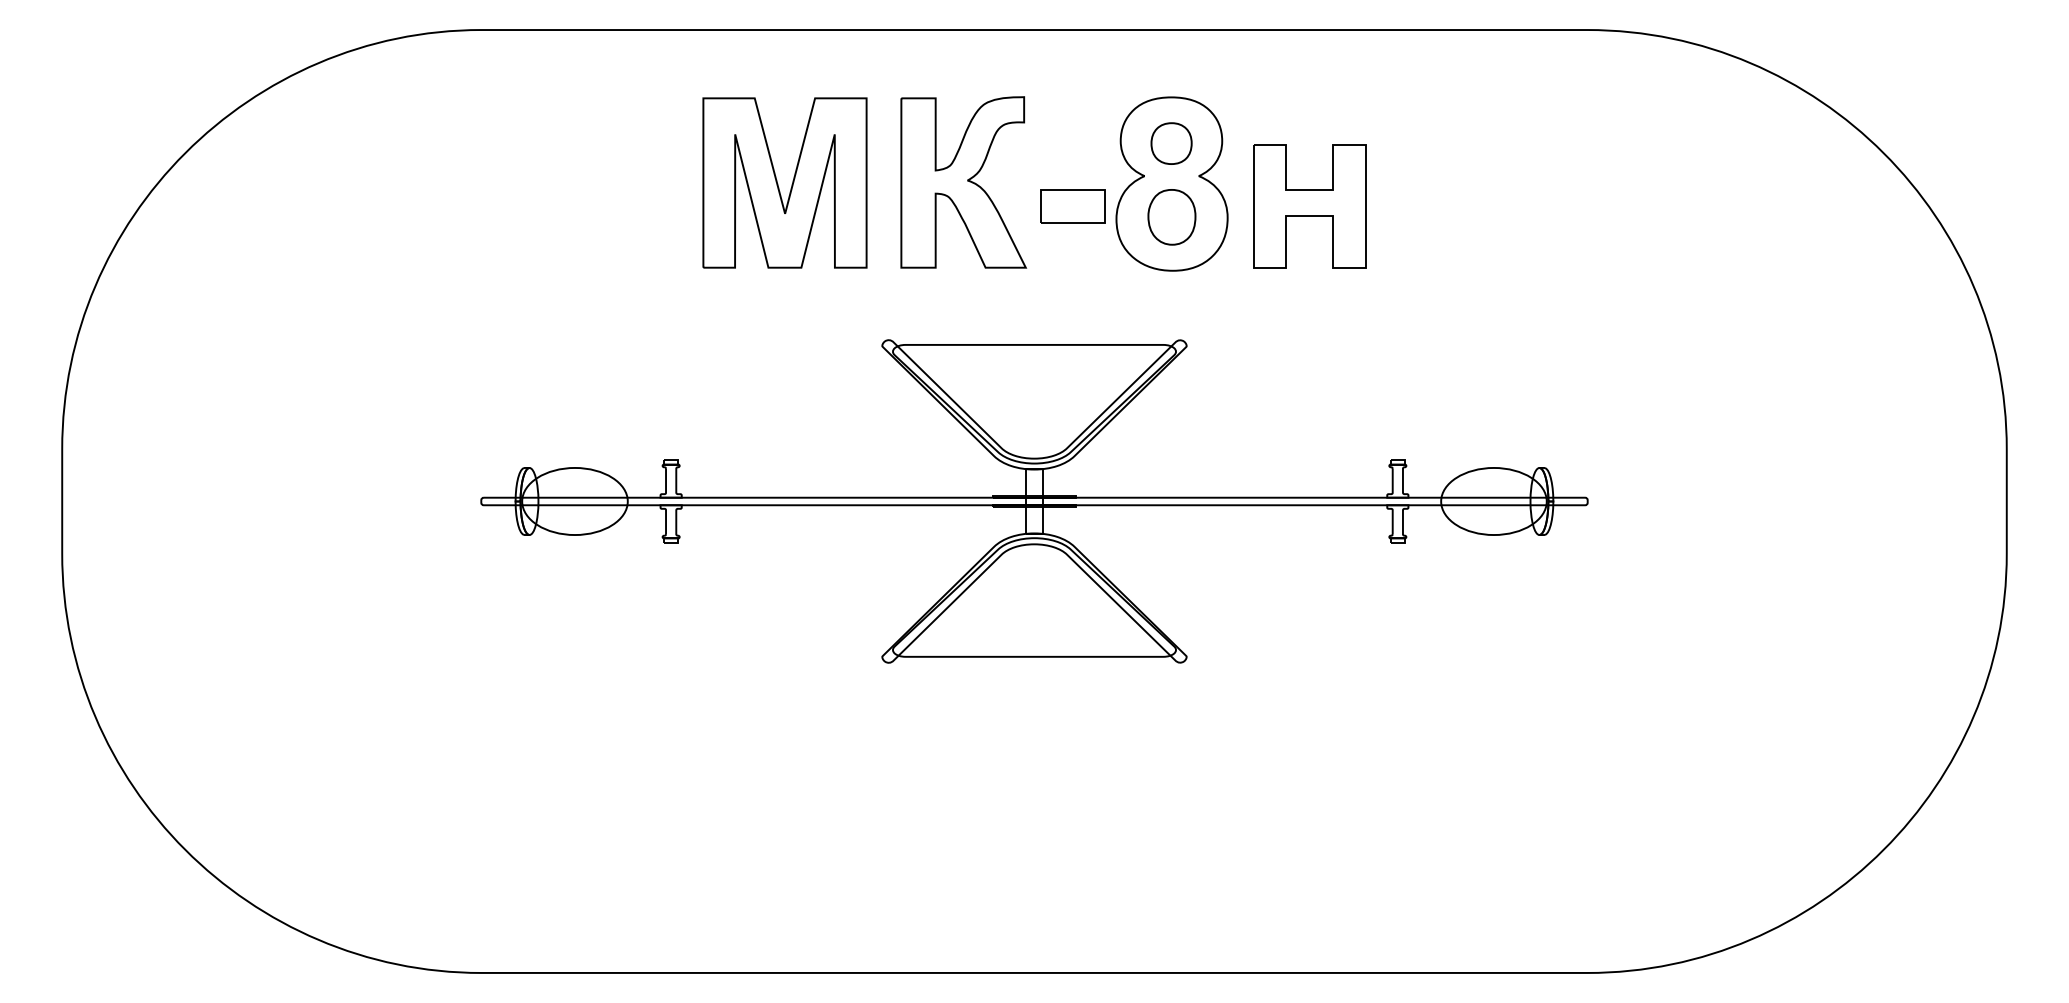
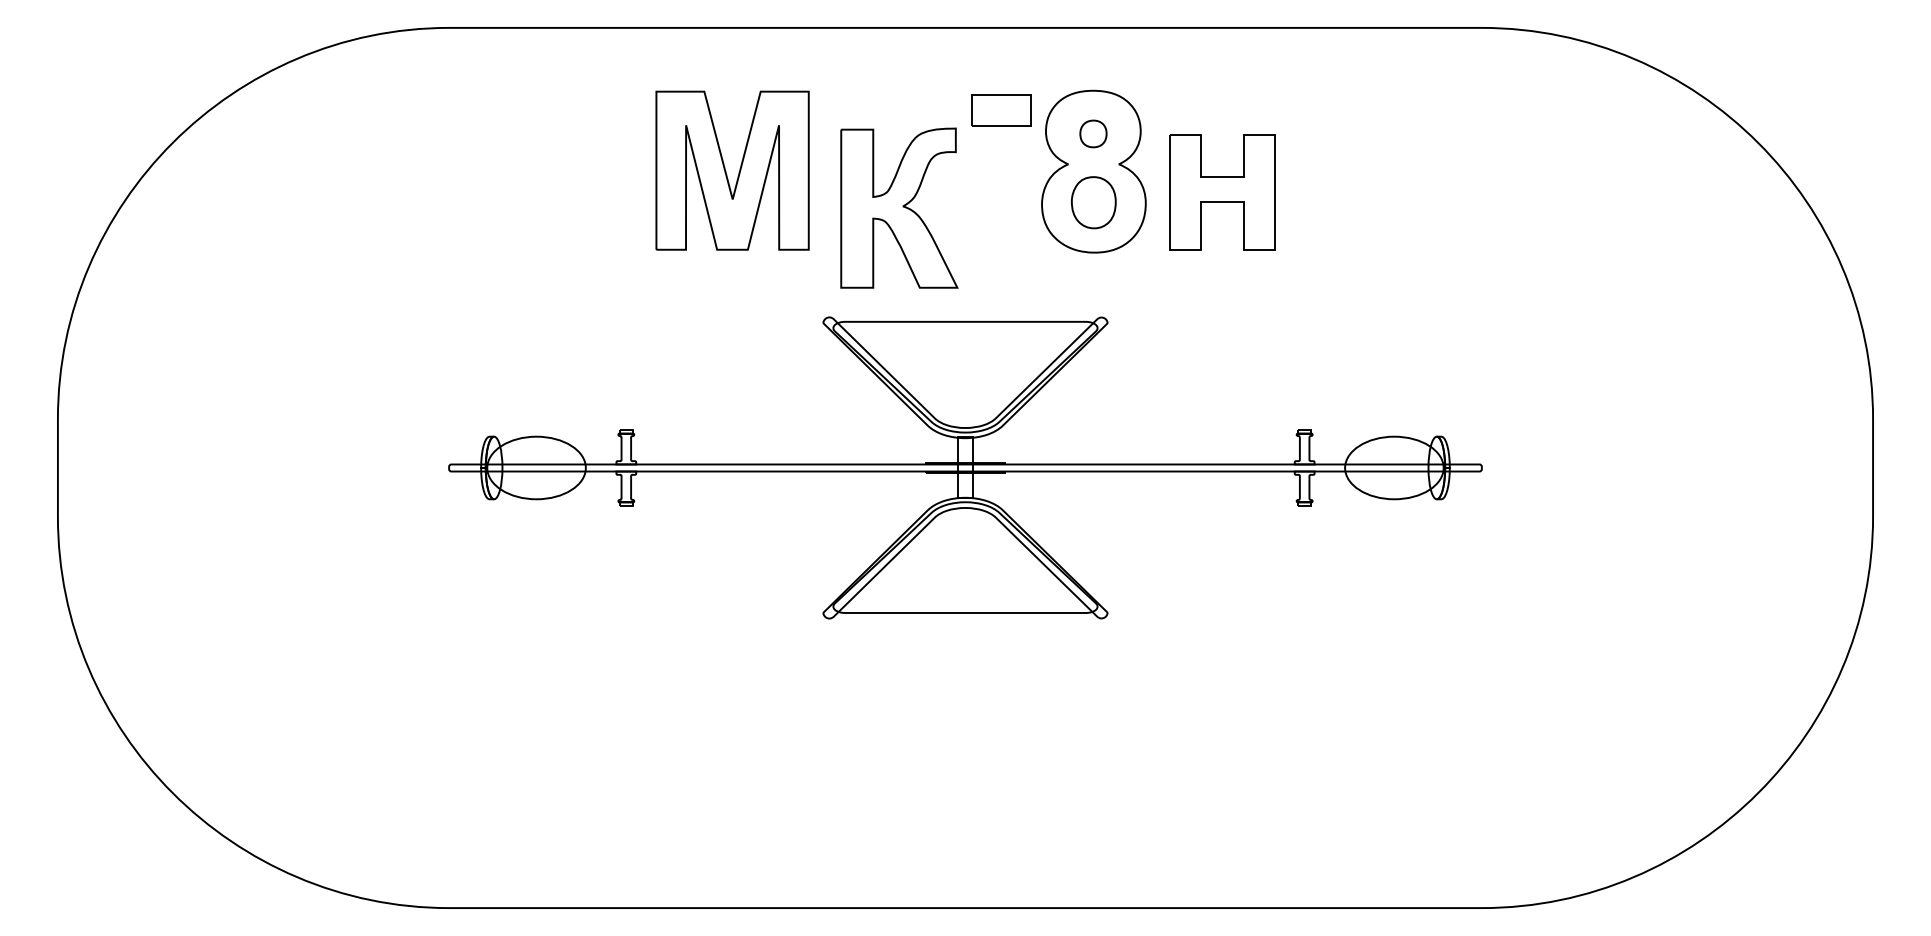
part: (1171, 143) -> (1093, 133), size x0.7
part: (963, 181) -> (899, 207), moved
part: (1073, 206) -> (1001, 110), moved

